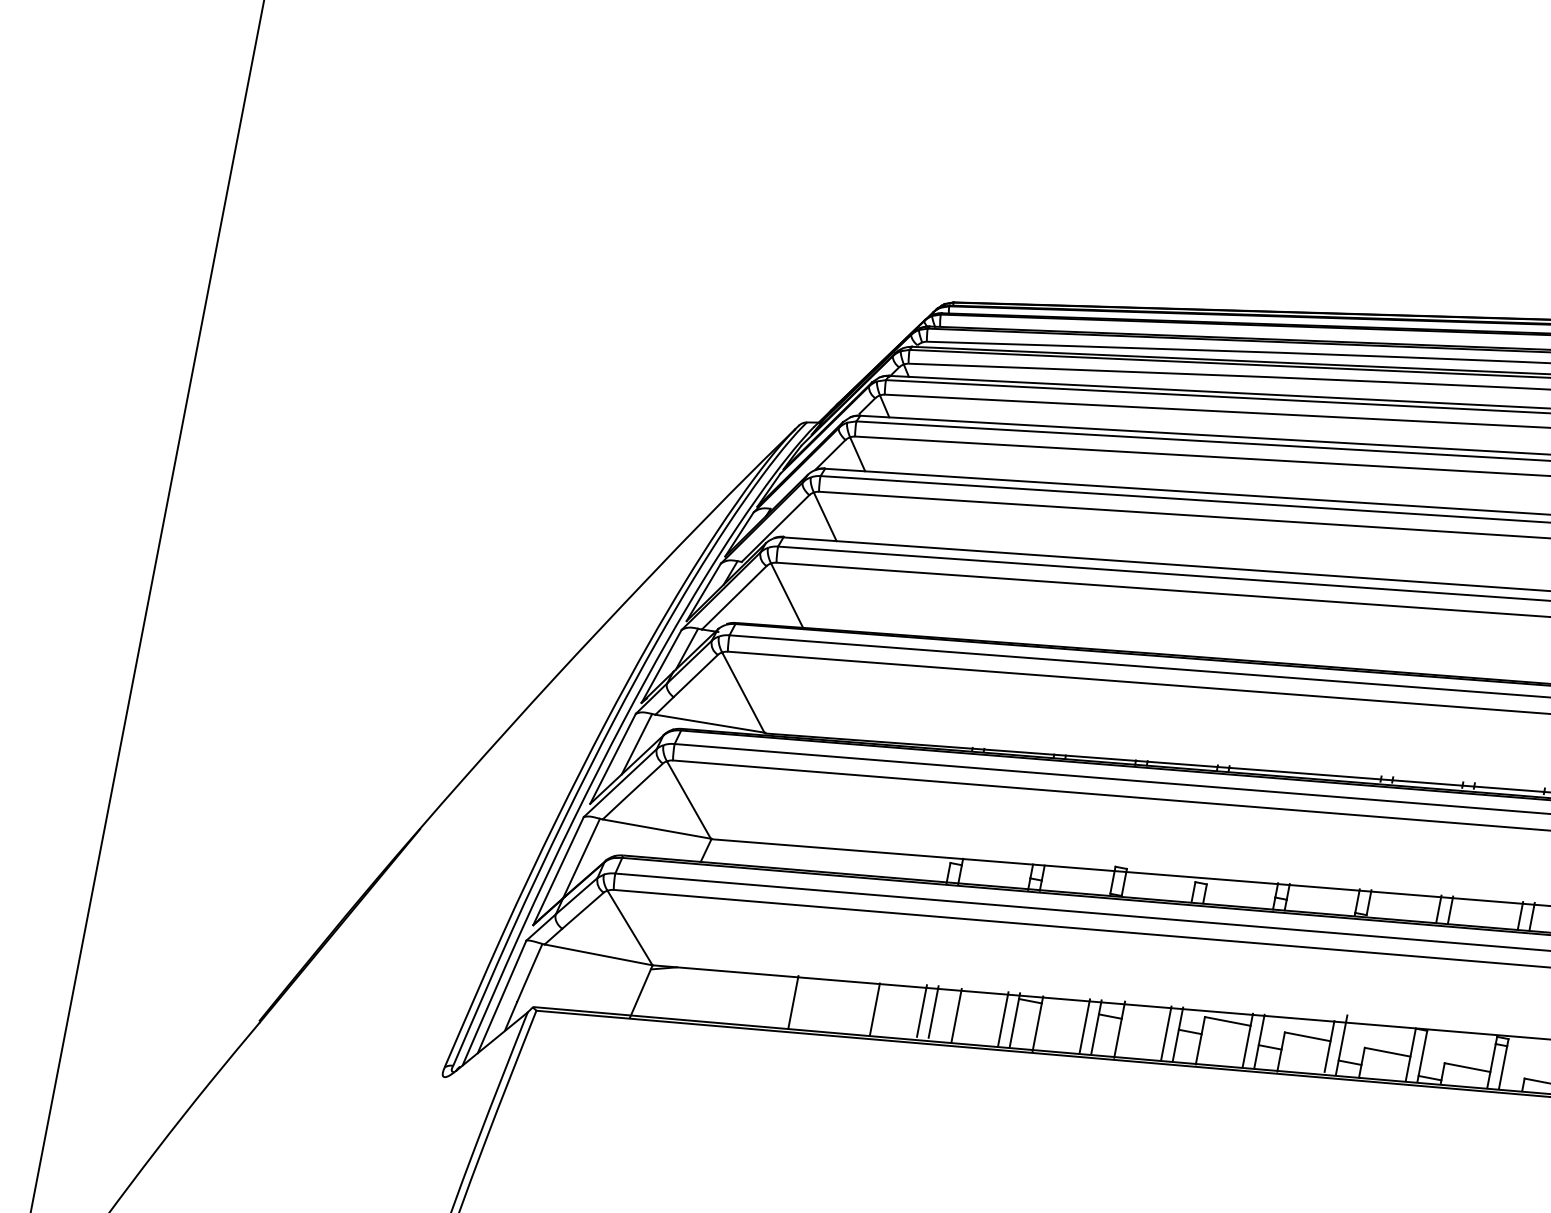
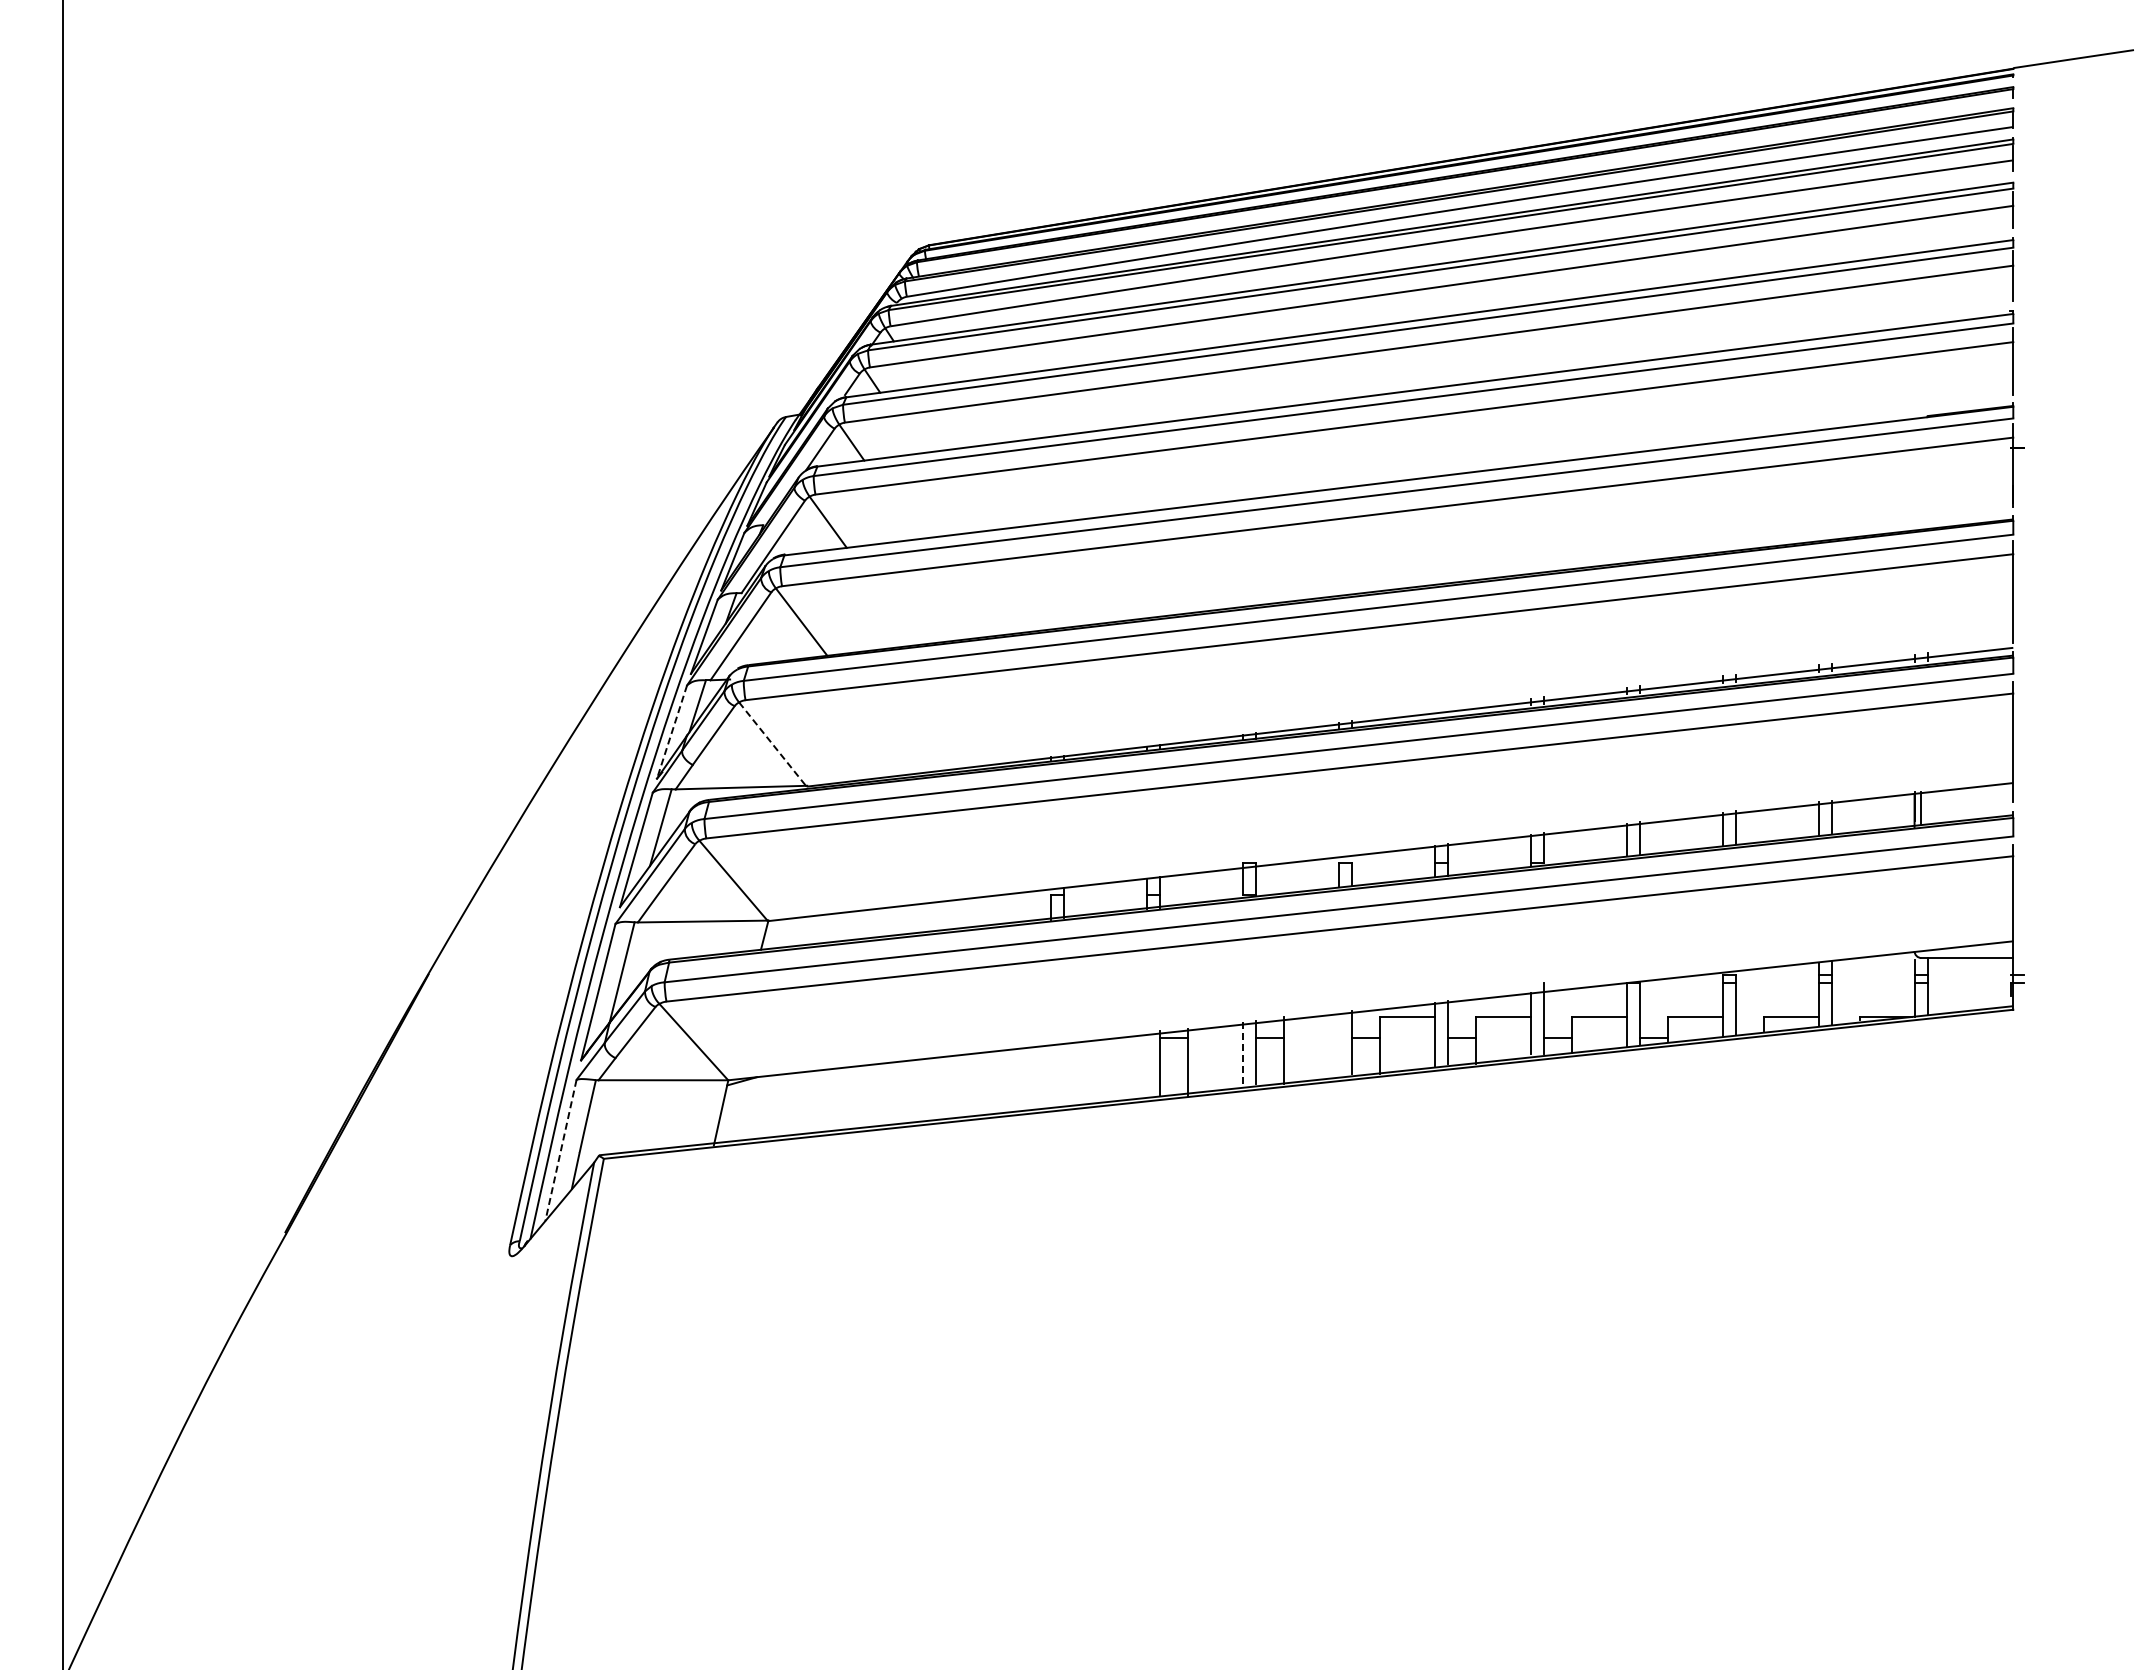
line: (661, 666) -> (671, 732), solid -> dashed
line: (743, 692) -> (772, 744), solid -> dashed
line: (501, 996) -> (560, 1150), solid -> dashed
line: (793, 1002) -> (899, 1091), removed
line: (874, 1009) -> (995, 1081), removed
line: (921, 1011) -> (1050, 1073), removed
line: (933, 1011) -> (1064, 1071), removed
line: (956, 1015) -> (1091, 1070), removed
line: (1003, 1019) -> (1146, 1064), removed
line: (1084, 1026) -> (1242, 1054), solid -> dashed
line: (1166, 1032) -> (1338, 1043), removed

